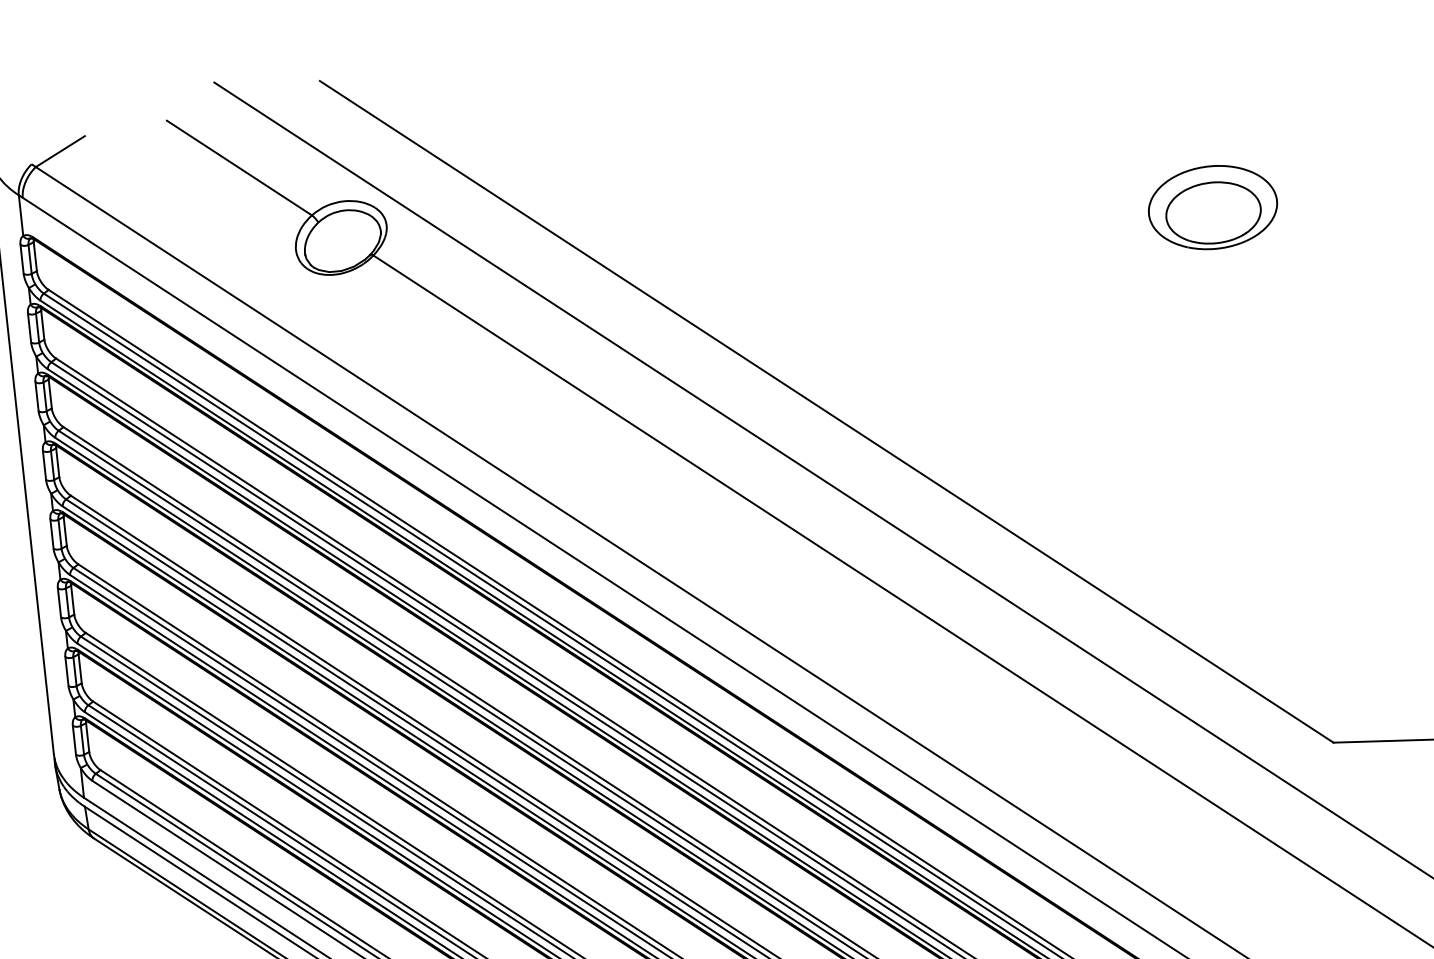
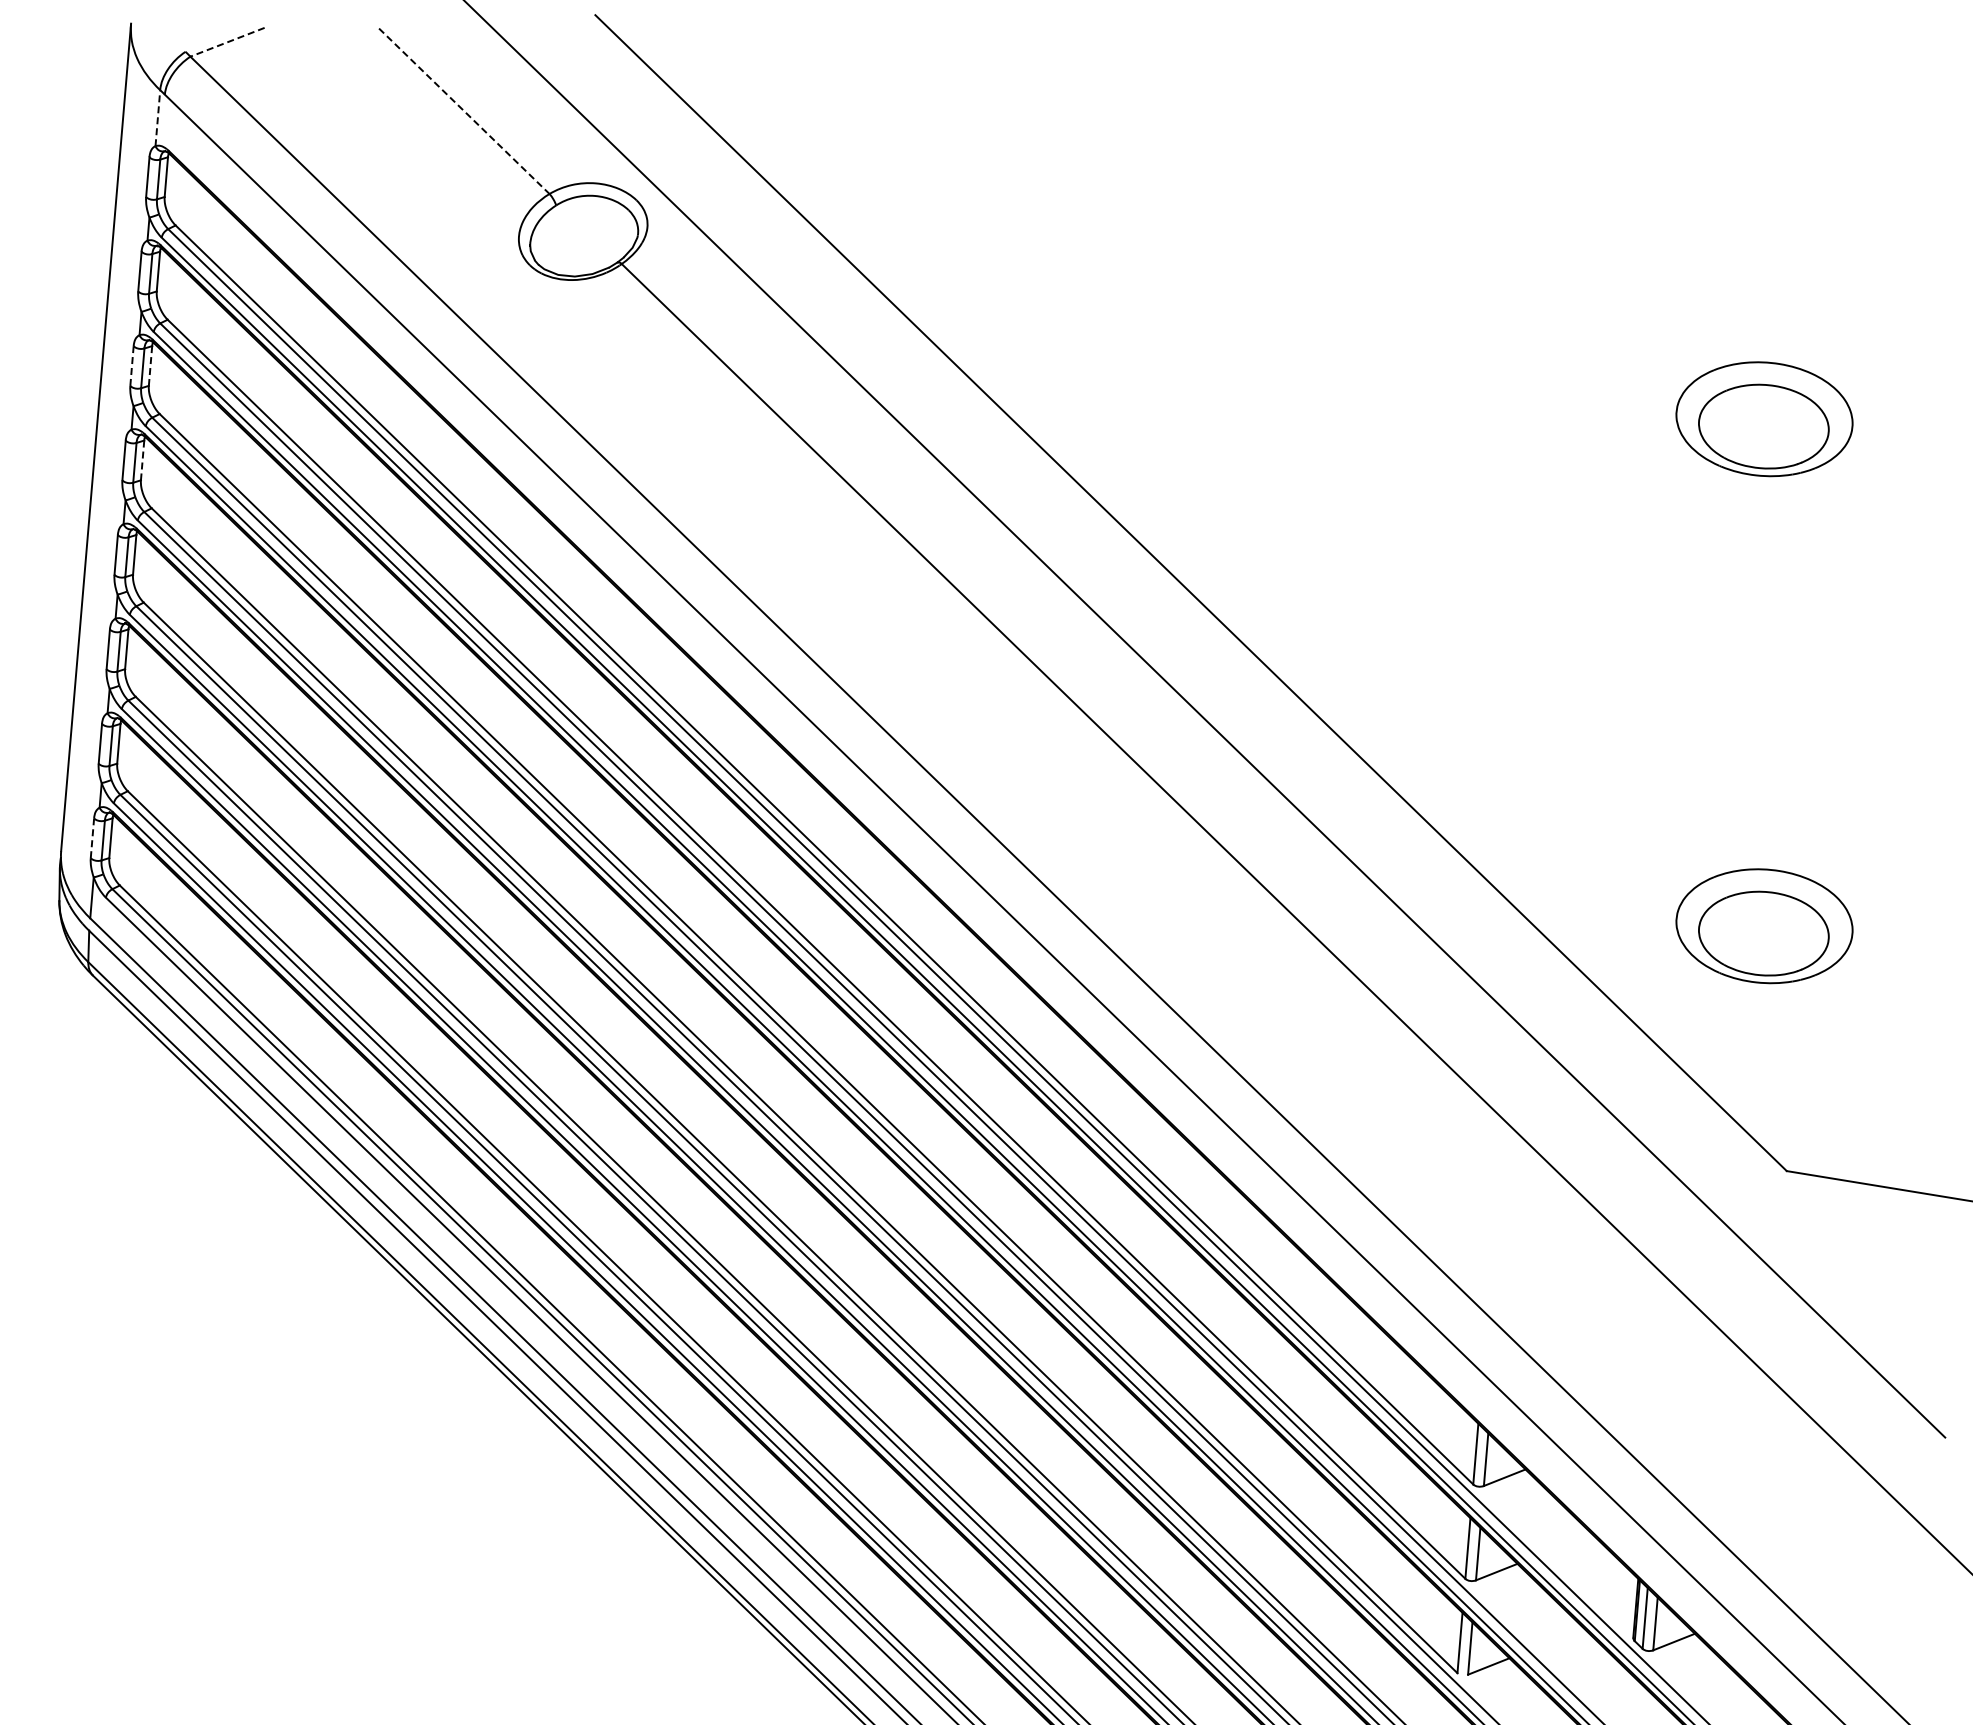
line: (60, 151) -> (227, 42), solid -> dashed
line: (239, 168) -> (464, 111), solid -> dashed
line: (20, 215) -> (157, 117), solid -> dashed
line: (50, 394) -> (150, 366), solid -> dashed
line: (37, 396) -> (132, 366), solid -> dashed
line: (57, 462) -> (142, 460), solid -> dashed
part: (1283, 570) -> (1764, 926), added
line: (74, 740) -> (92, 838), solid -> dashed

